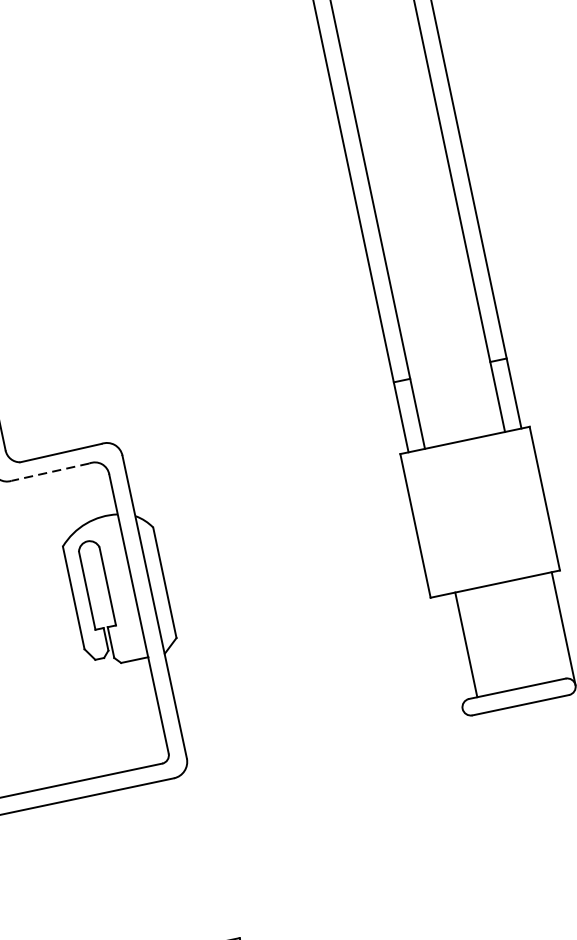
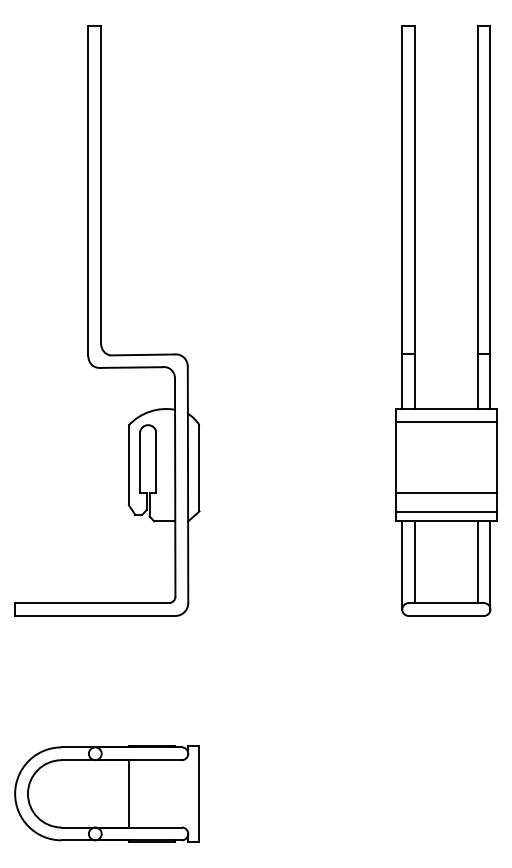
line: (467, 457) -> (445, 422), added
line: (49, 472) -> (130, 367), dashed -> solid
line: (486, 547) -> (445, 492), added
line: (491, 571) -> (445, 511), added
line: (546, 628) -> (477, 562), added
line: (451, 652) -> (402, 565), added

